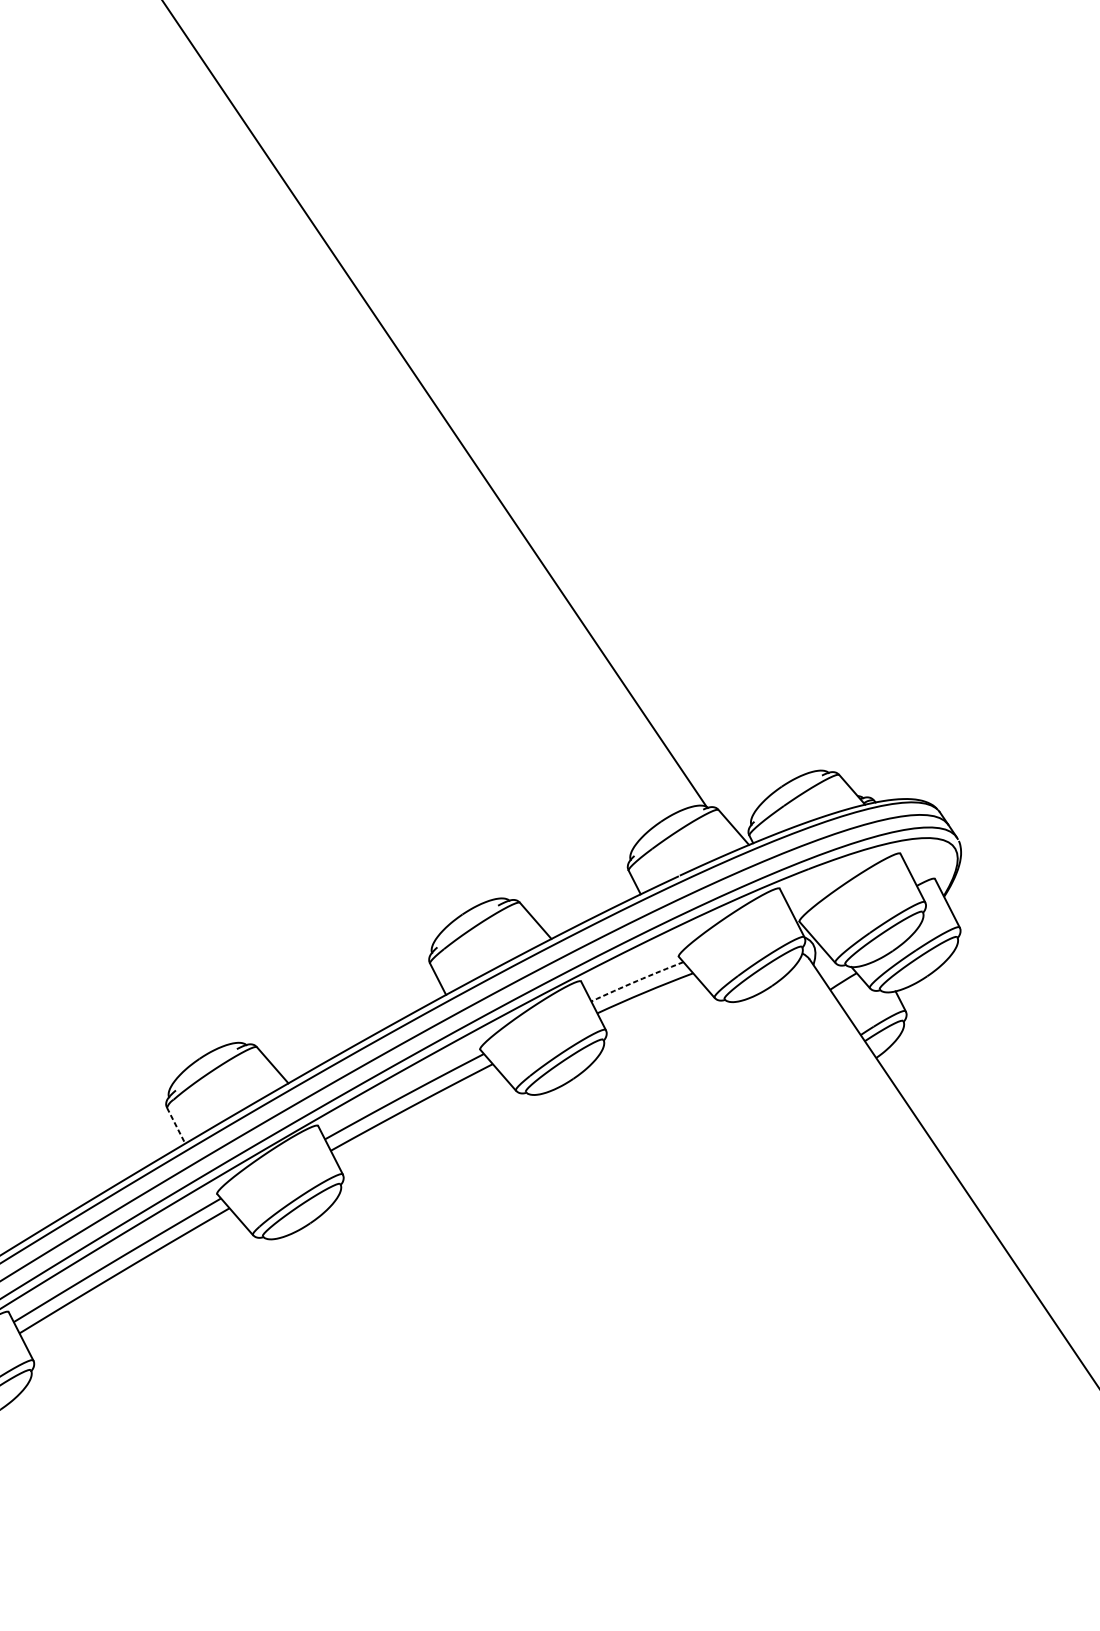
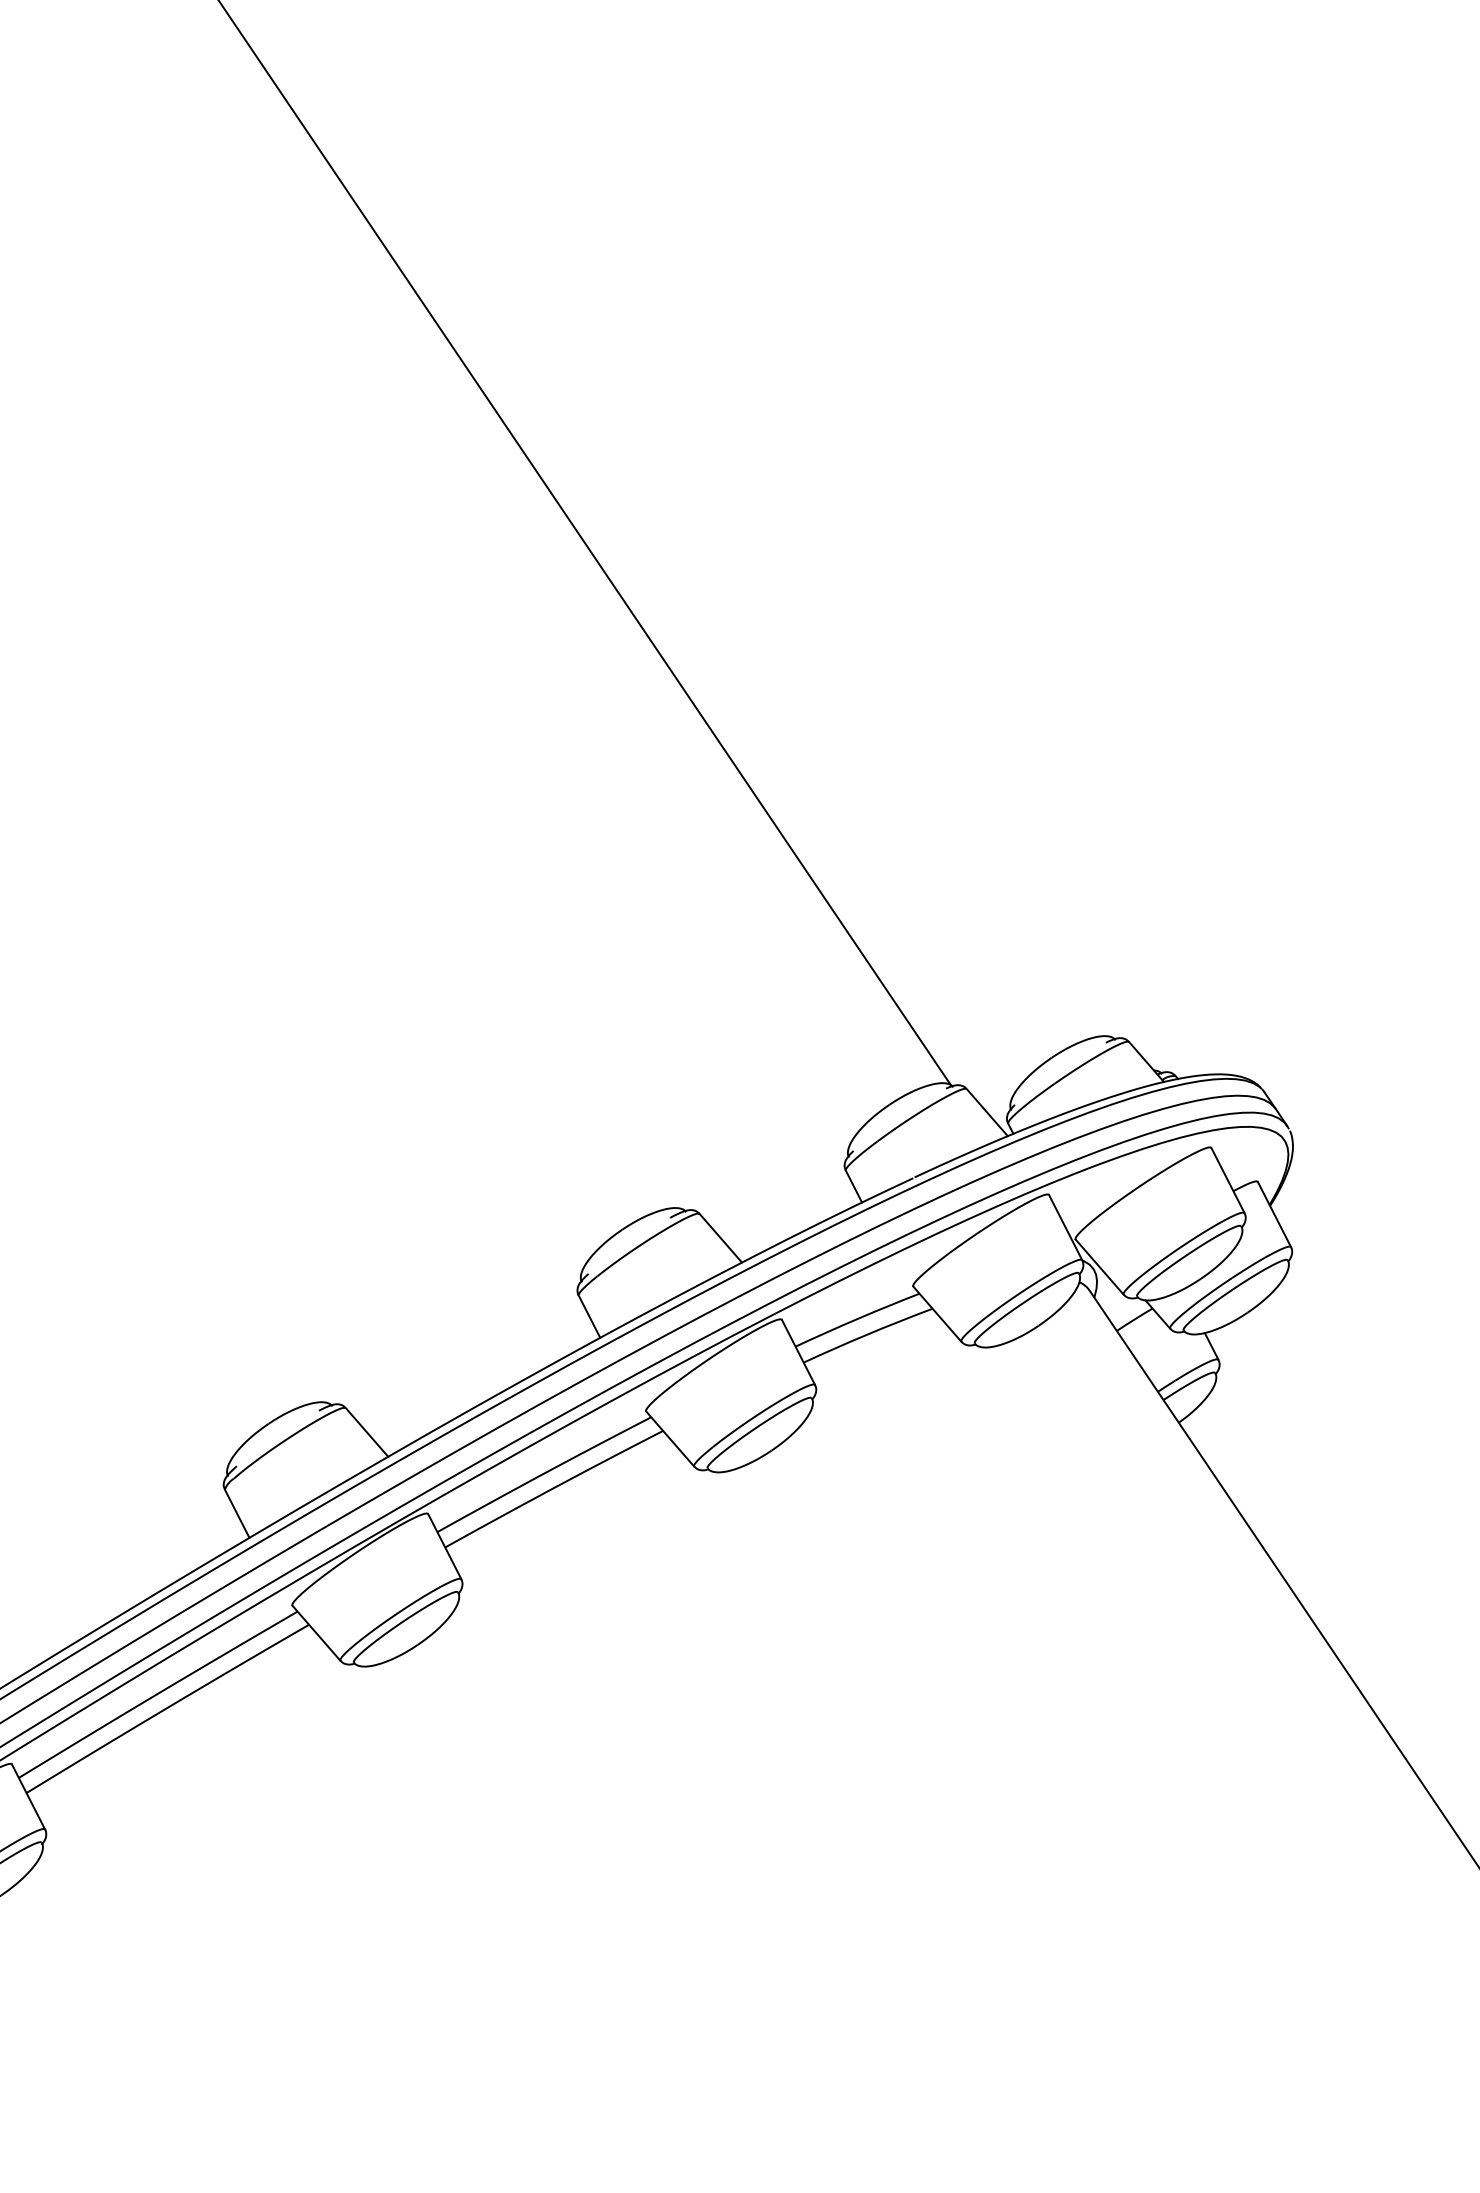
arc: (637, 981) -> (857, 1319), dashed -> solid
line: (176, 1126) -> (237, 1514), dashed -> solid

